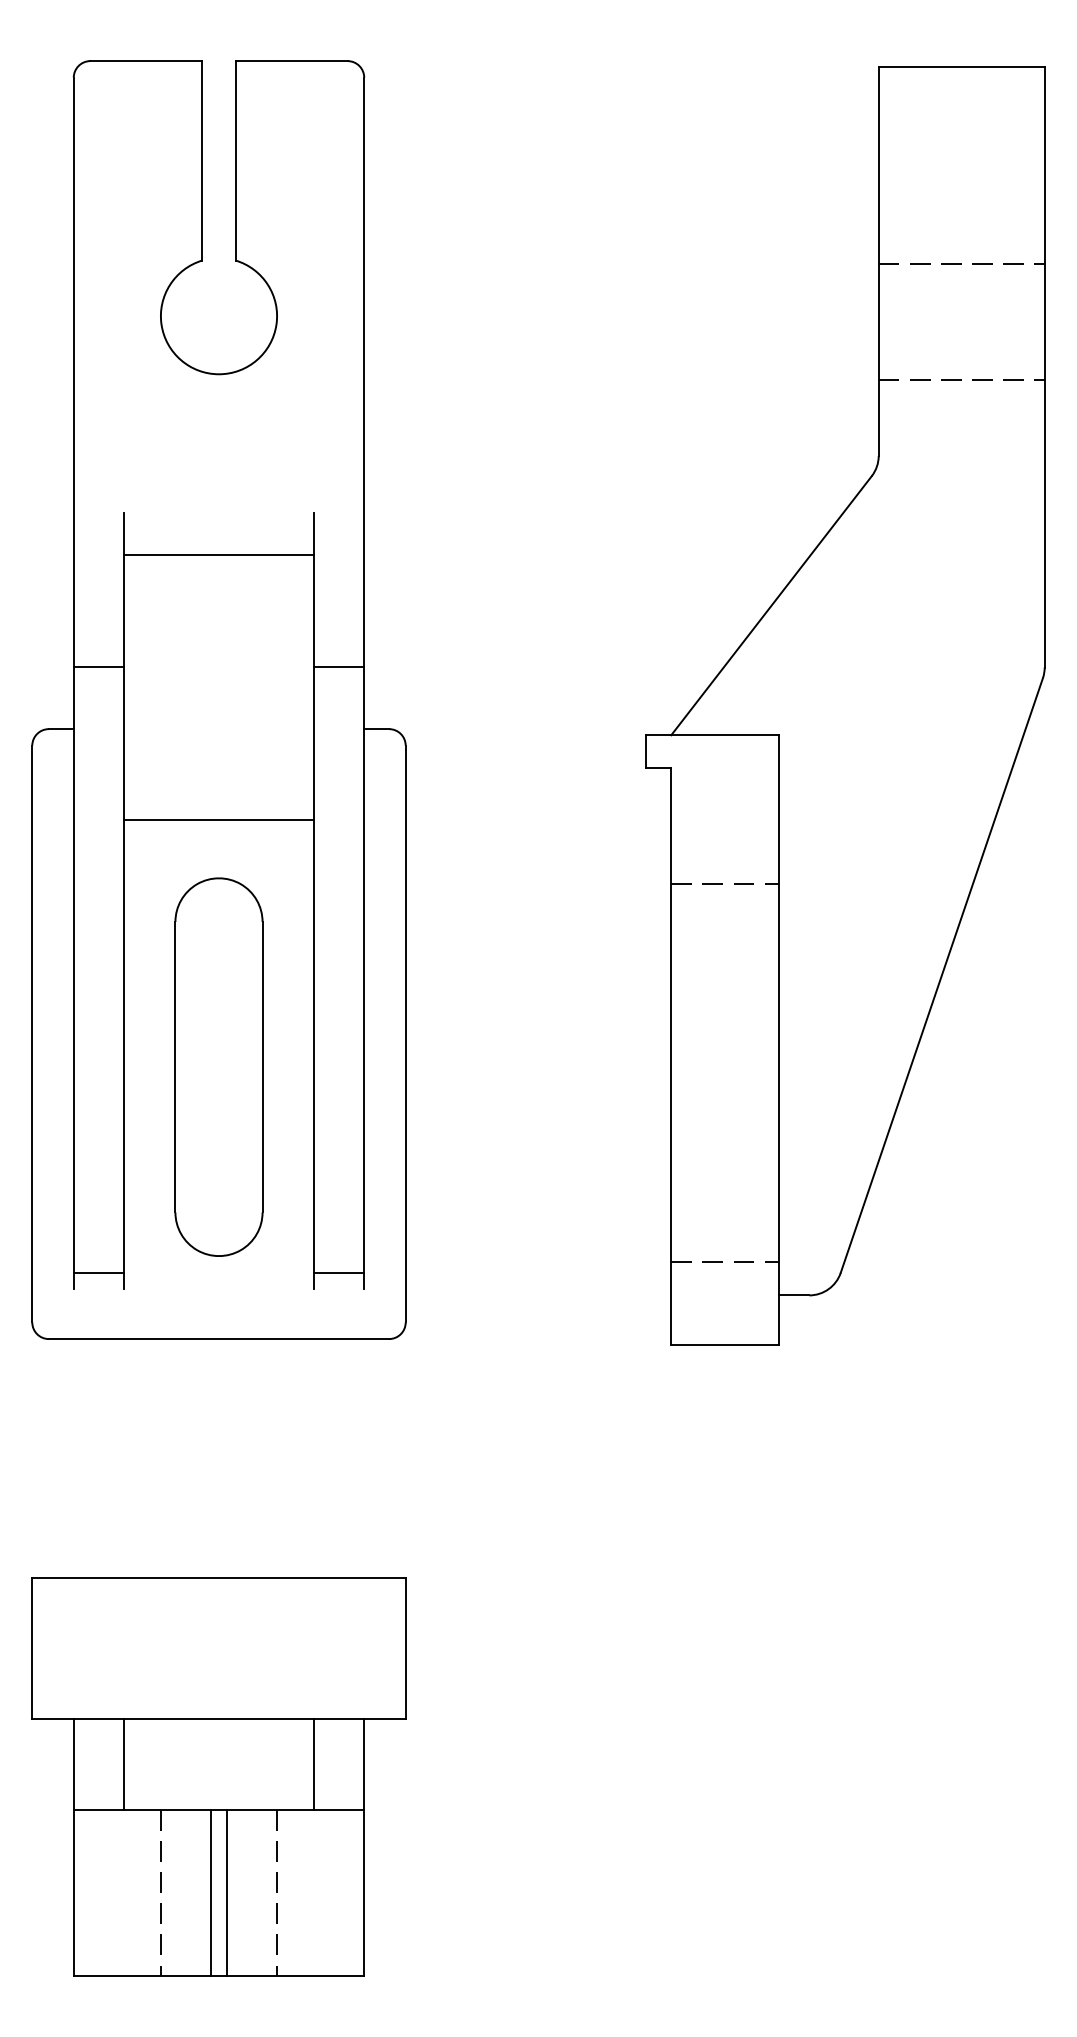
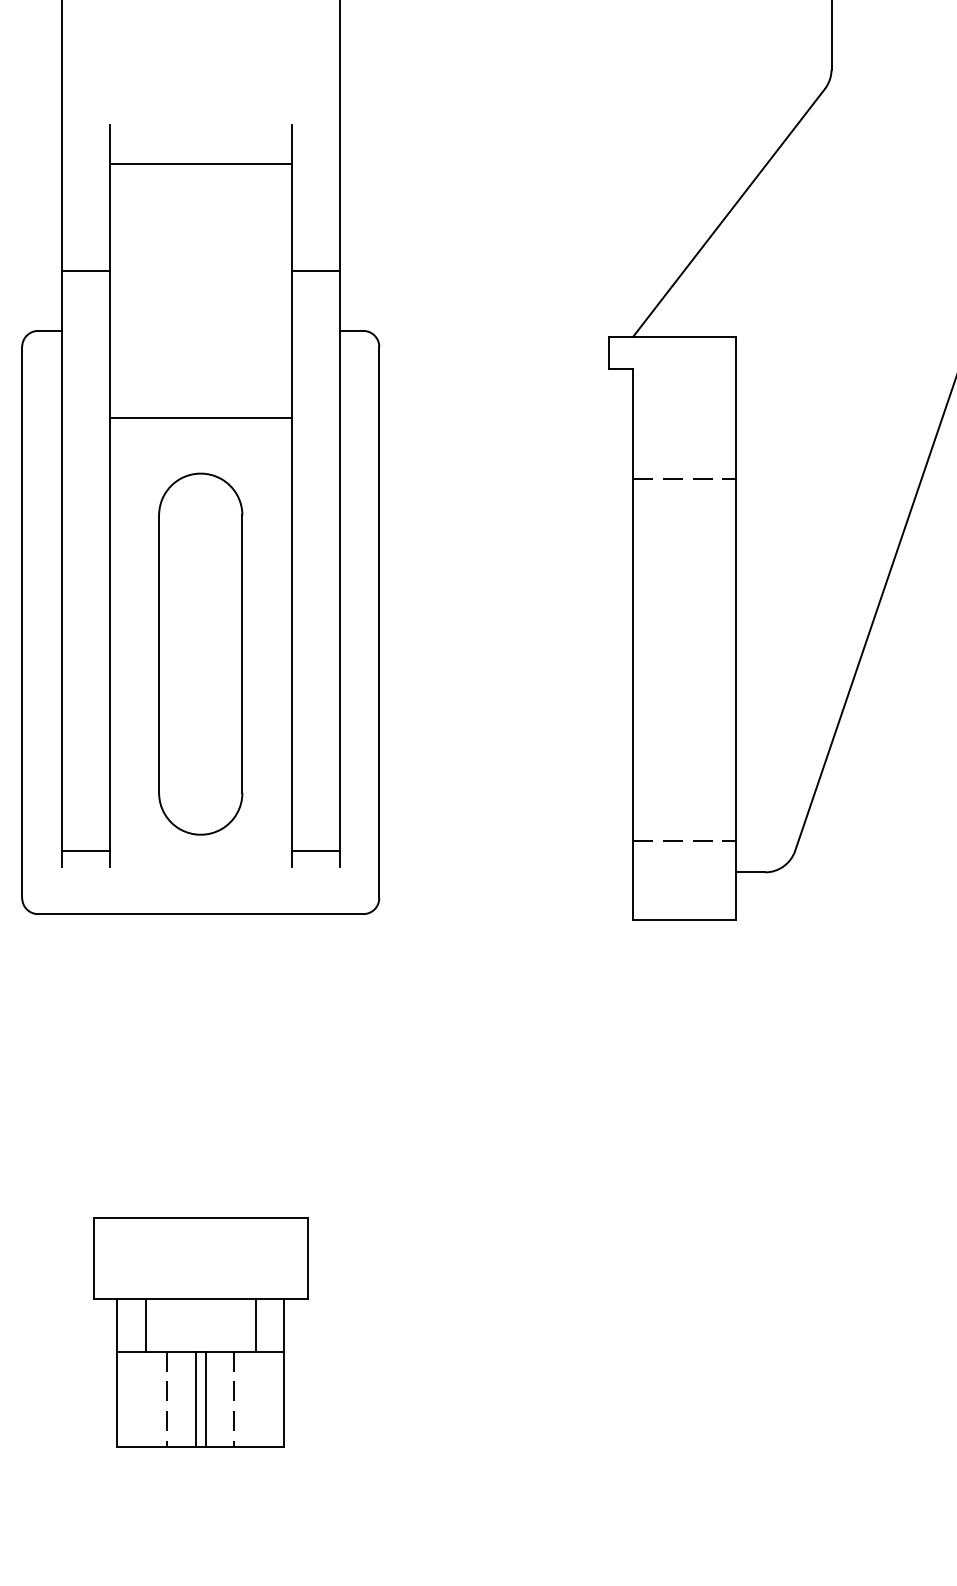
part: (218, 1776) -> (200, 1332), size x0.6

